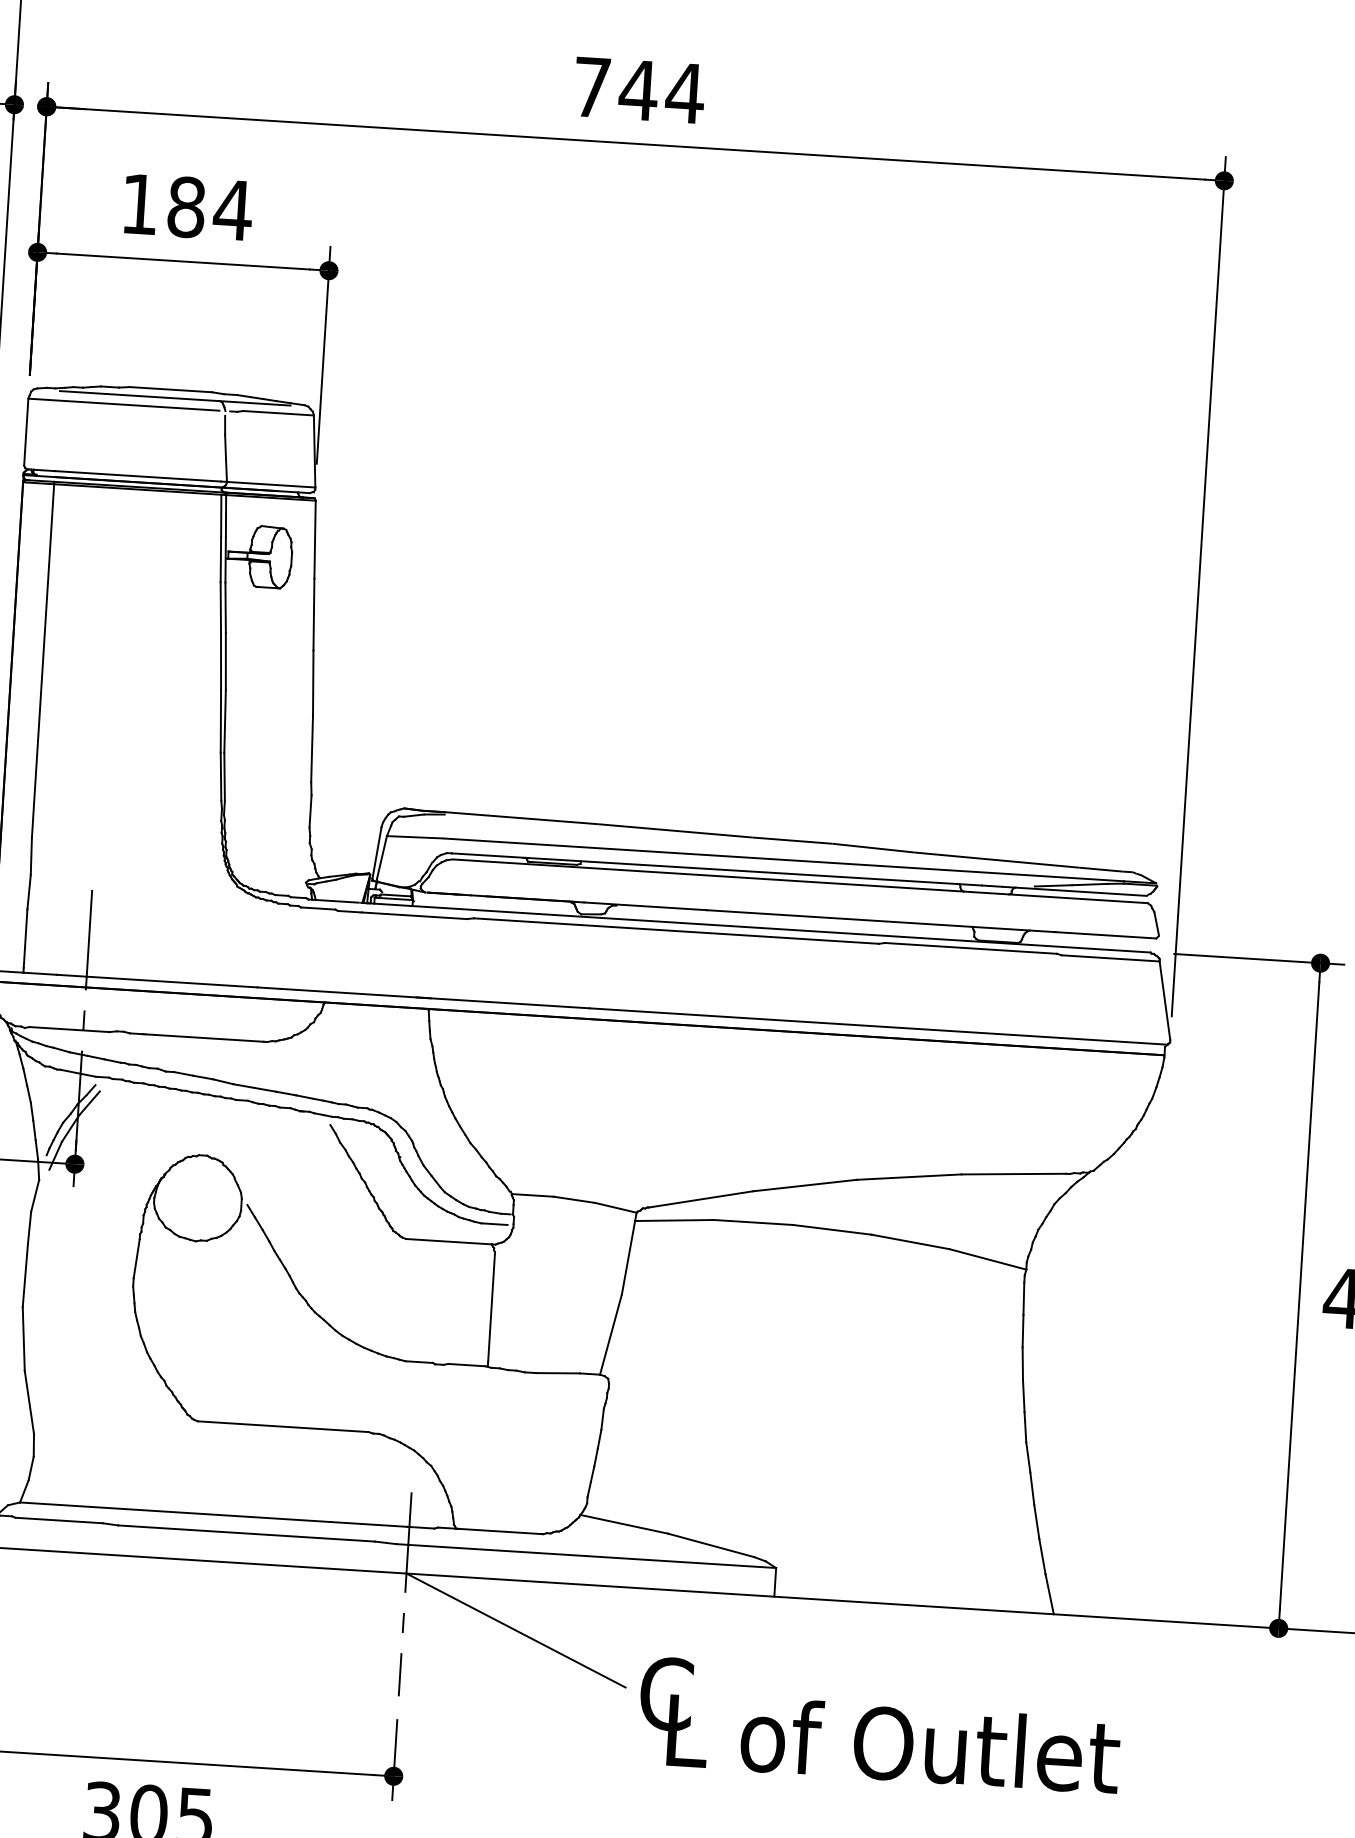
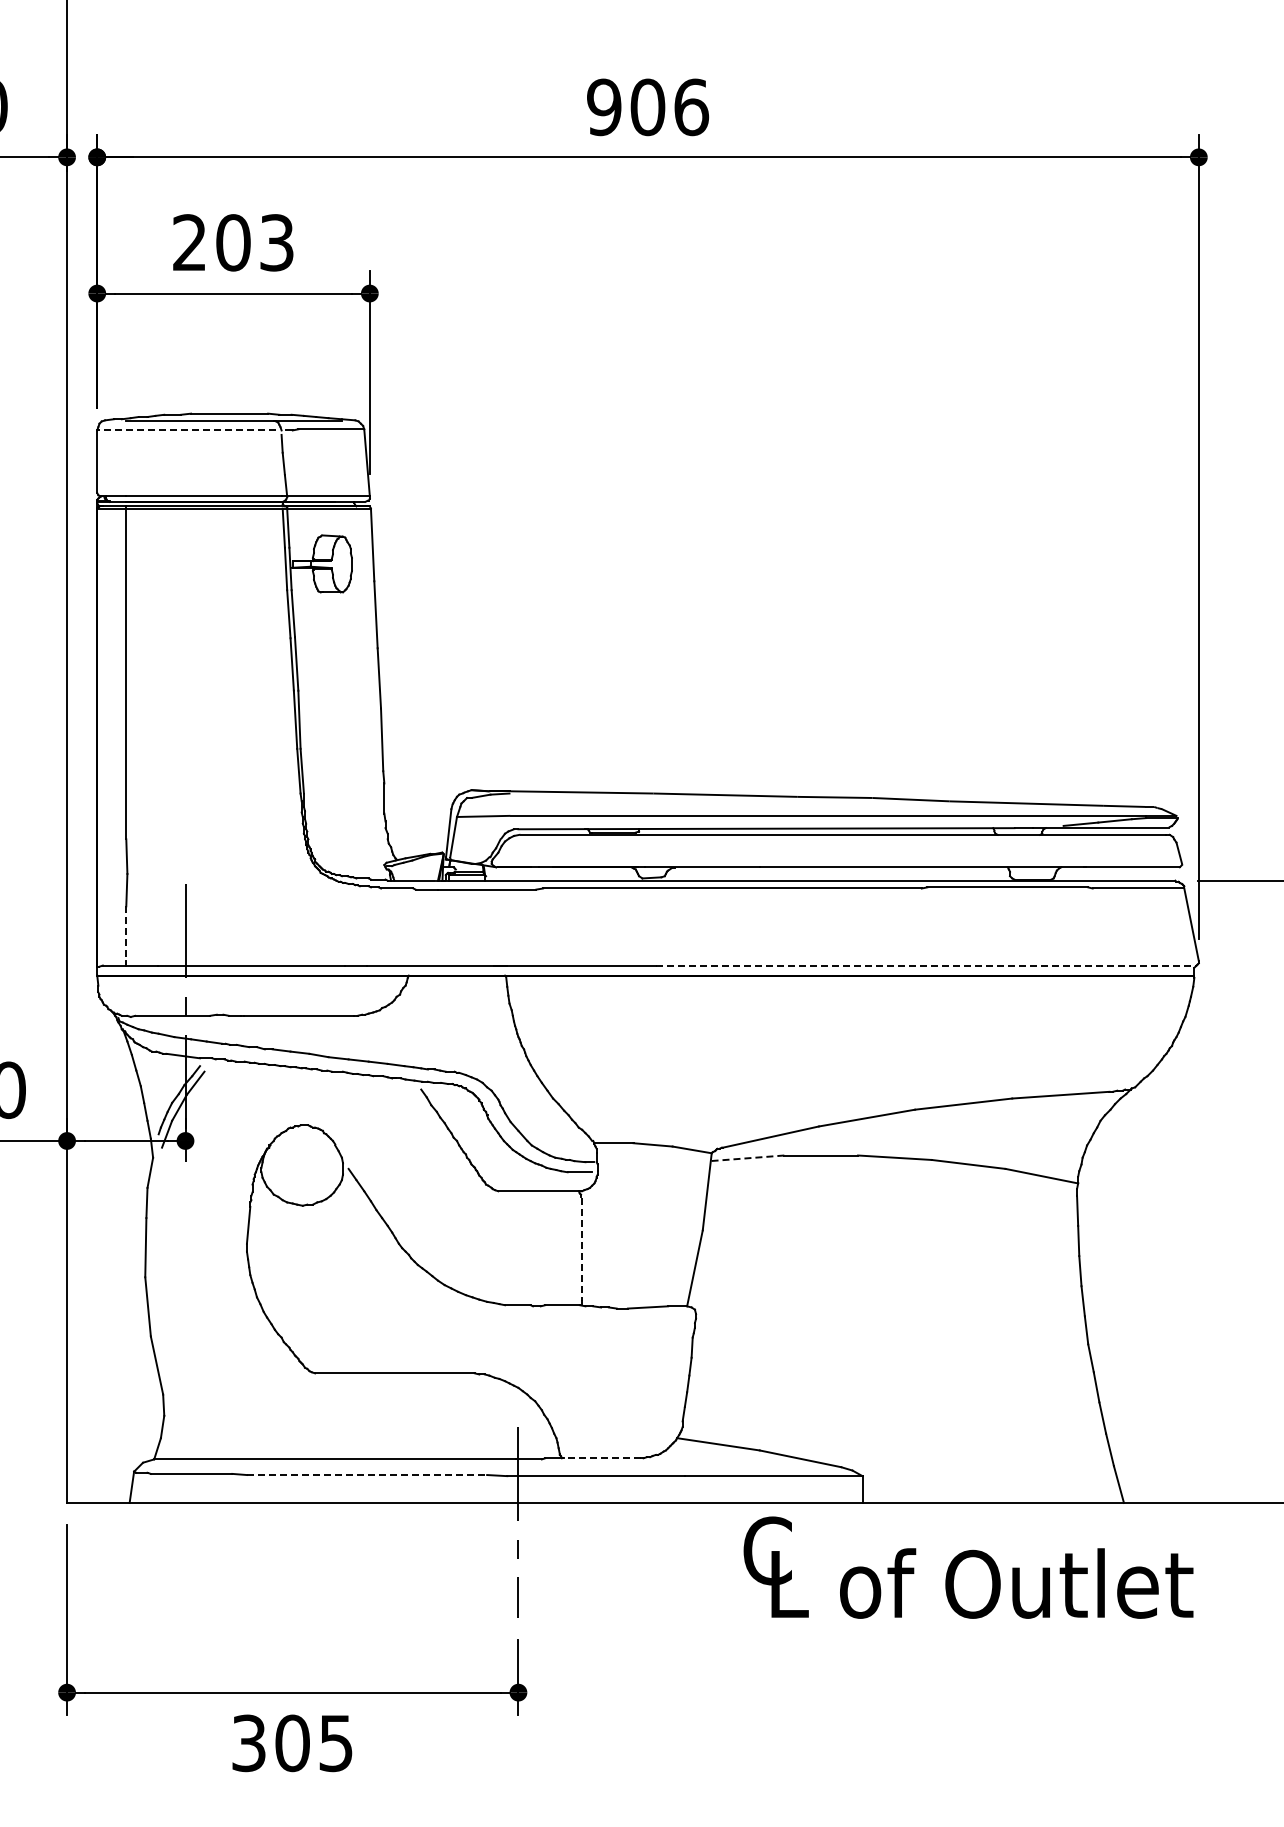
text: (639, 90) -> (648, 107), 744 -> 906
text: (187, 207) -> (234, 242), 184 -> 203
line: (124, 404) -> (187, 430), solid -> dashed
line: (25, 939) -> (126, 934), solid -> dashed
line: (878, 1026) -> (926, 965), solid -> dashed
line: (674, 1220) -> (747, 1158), solid -> dashed
line: (492, 1306) -> (582, 1249), solid -> dashed
line: (499, 1531) -> (602, 1458), solid -> dashed
line: (246, 1534) -> (367, 1475), solid -> dashed
line: (515, 1630) -> (623, 1549), removed
text: (879, 1725) -> (968, 1567), moved

